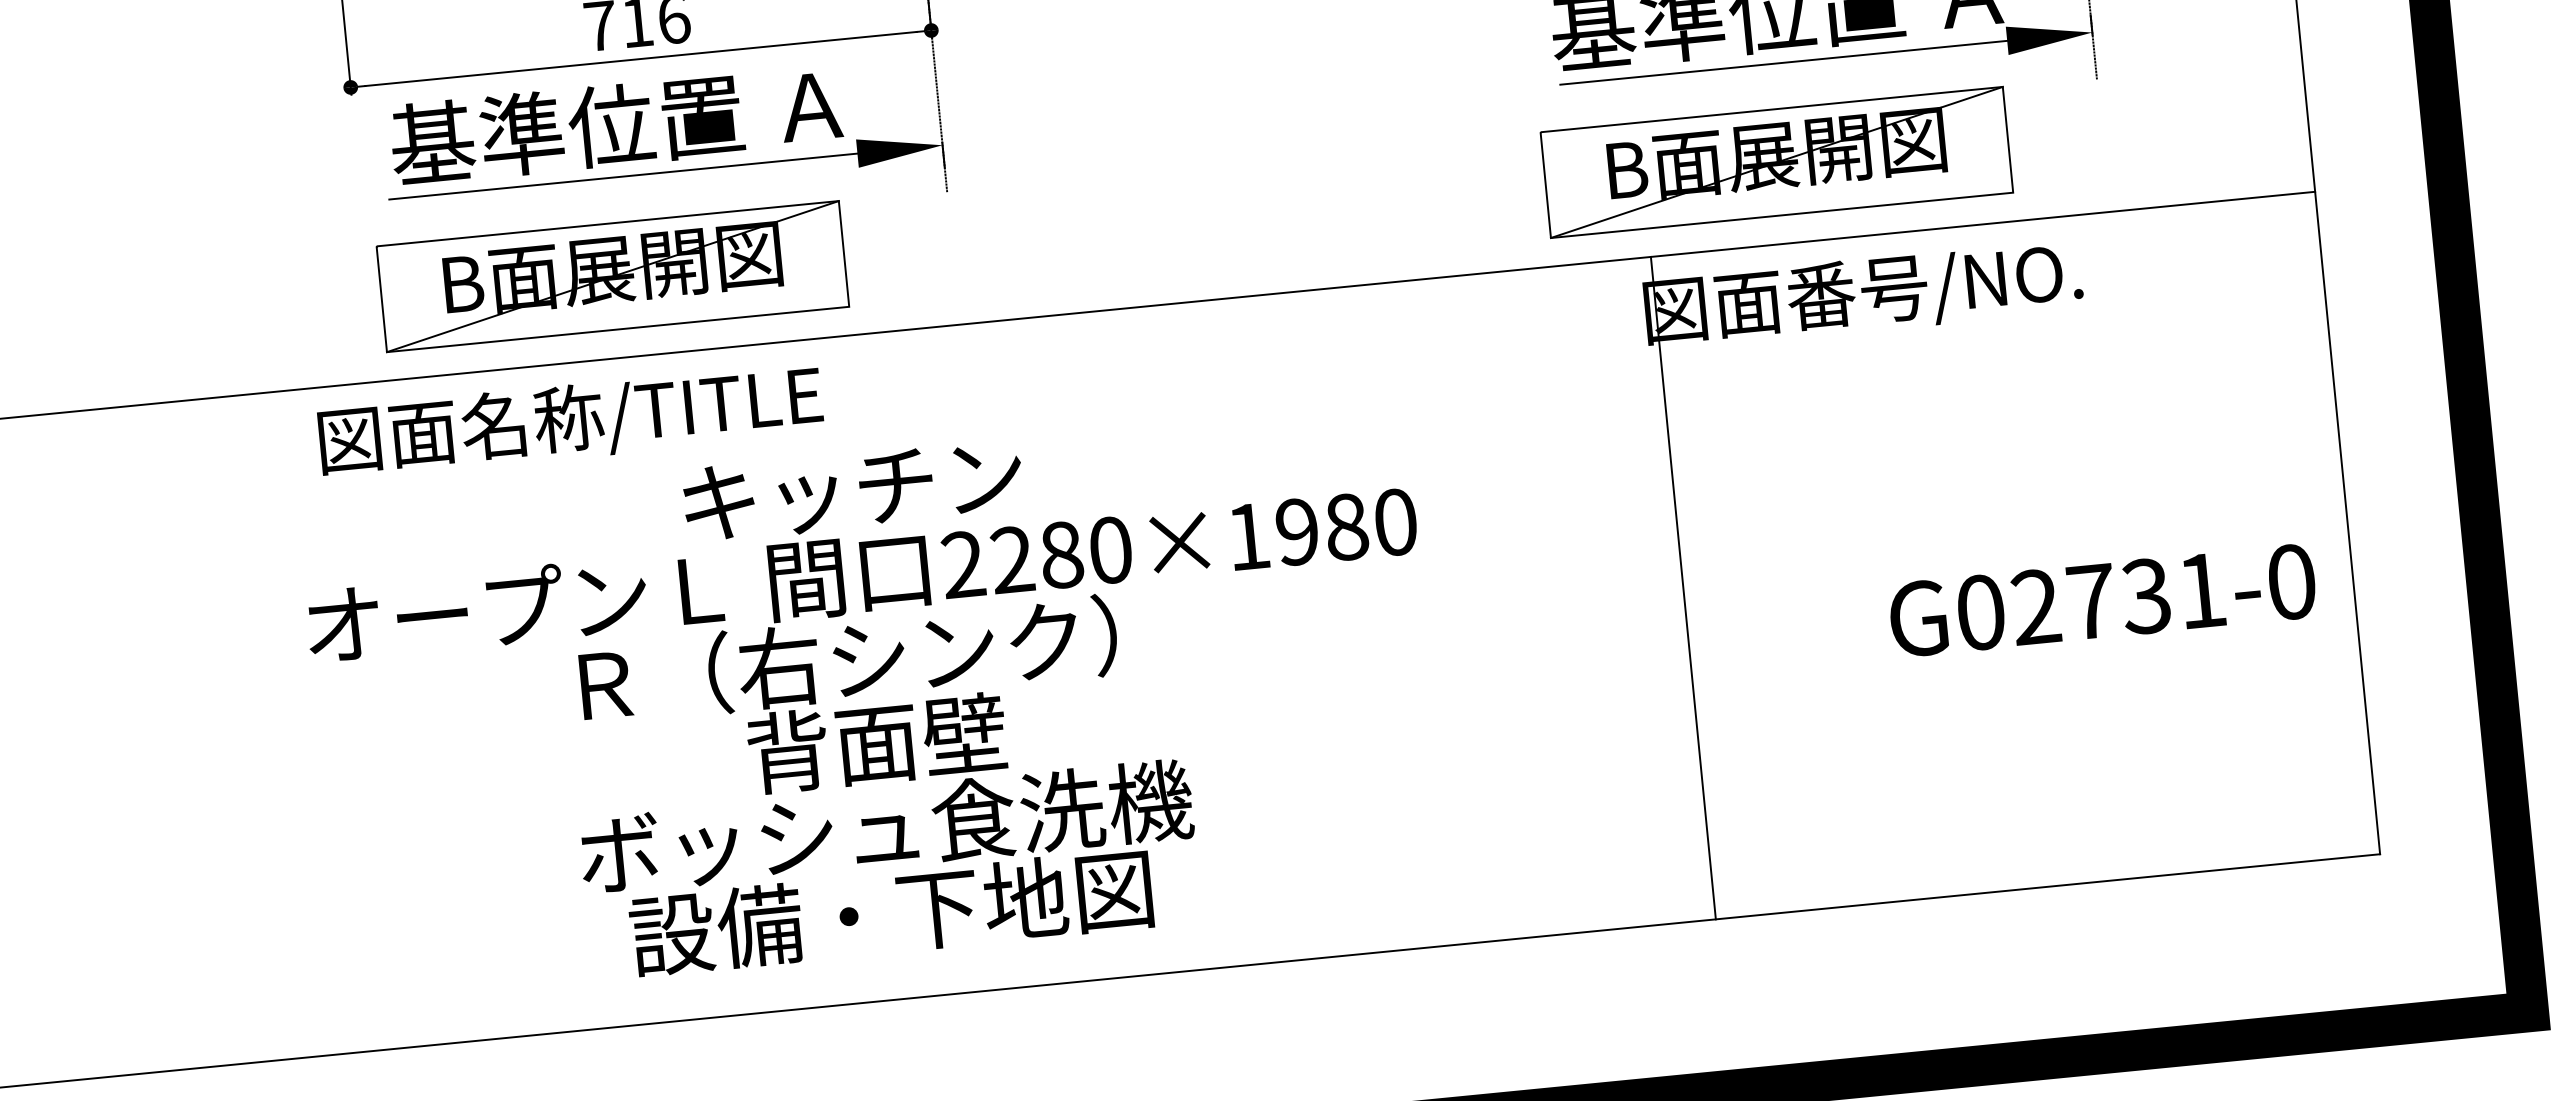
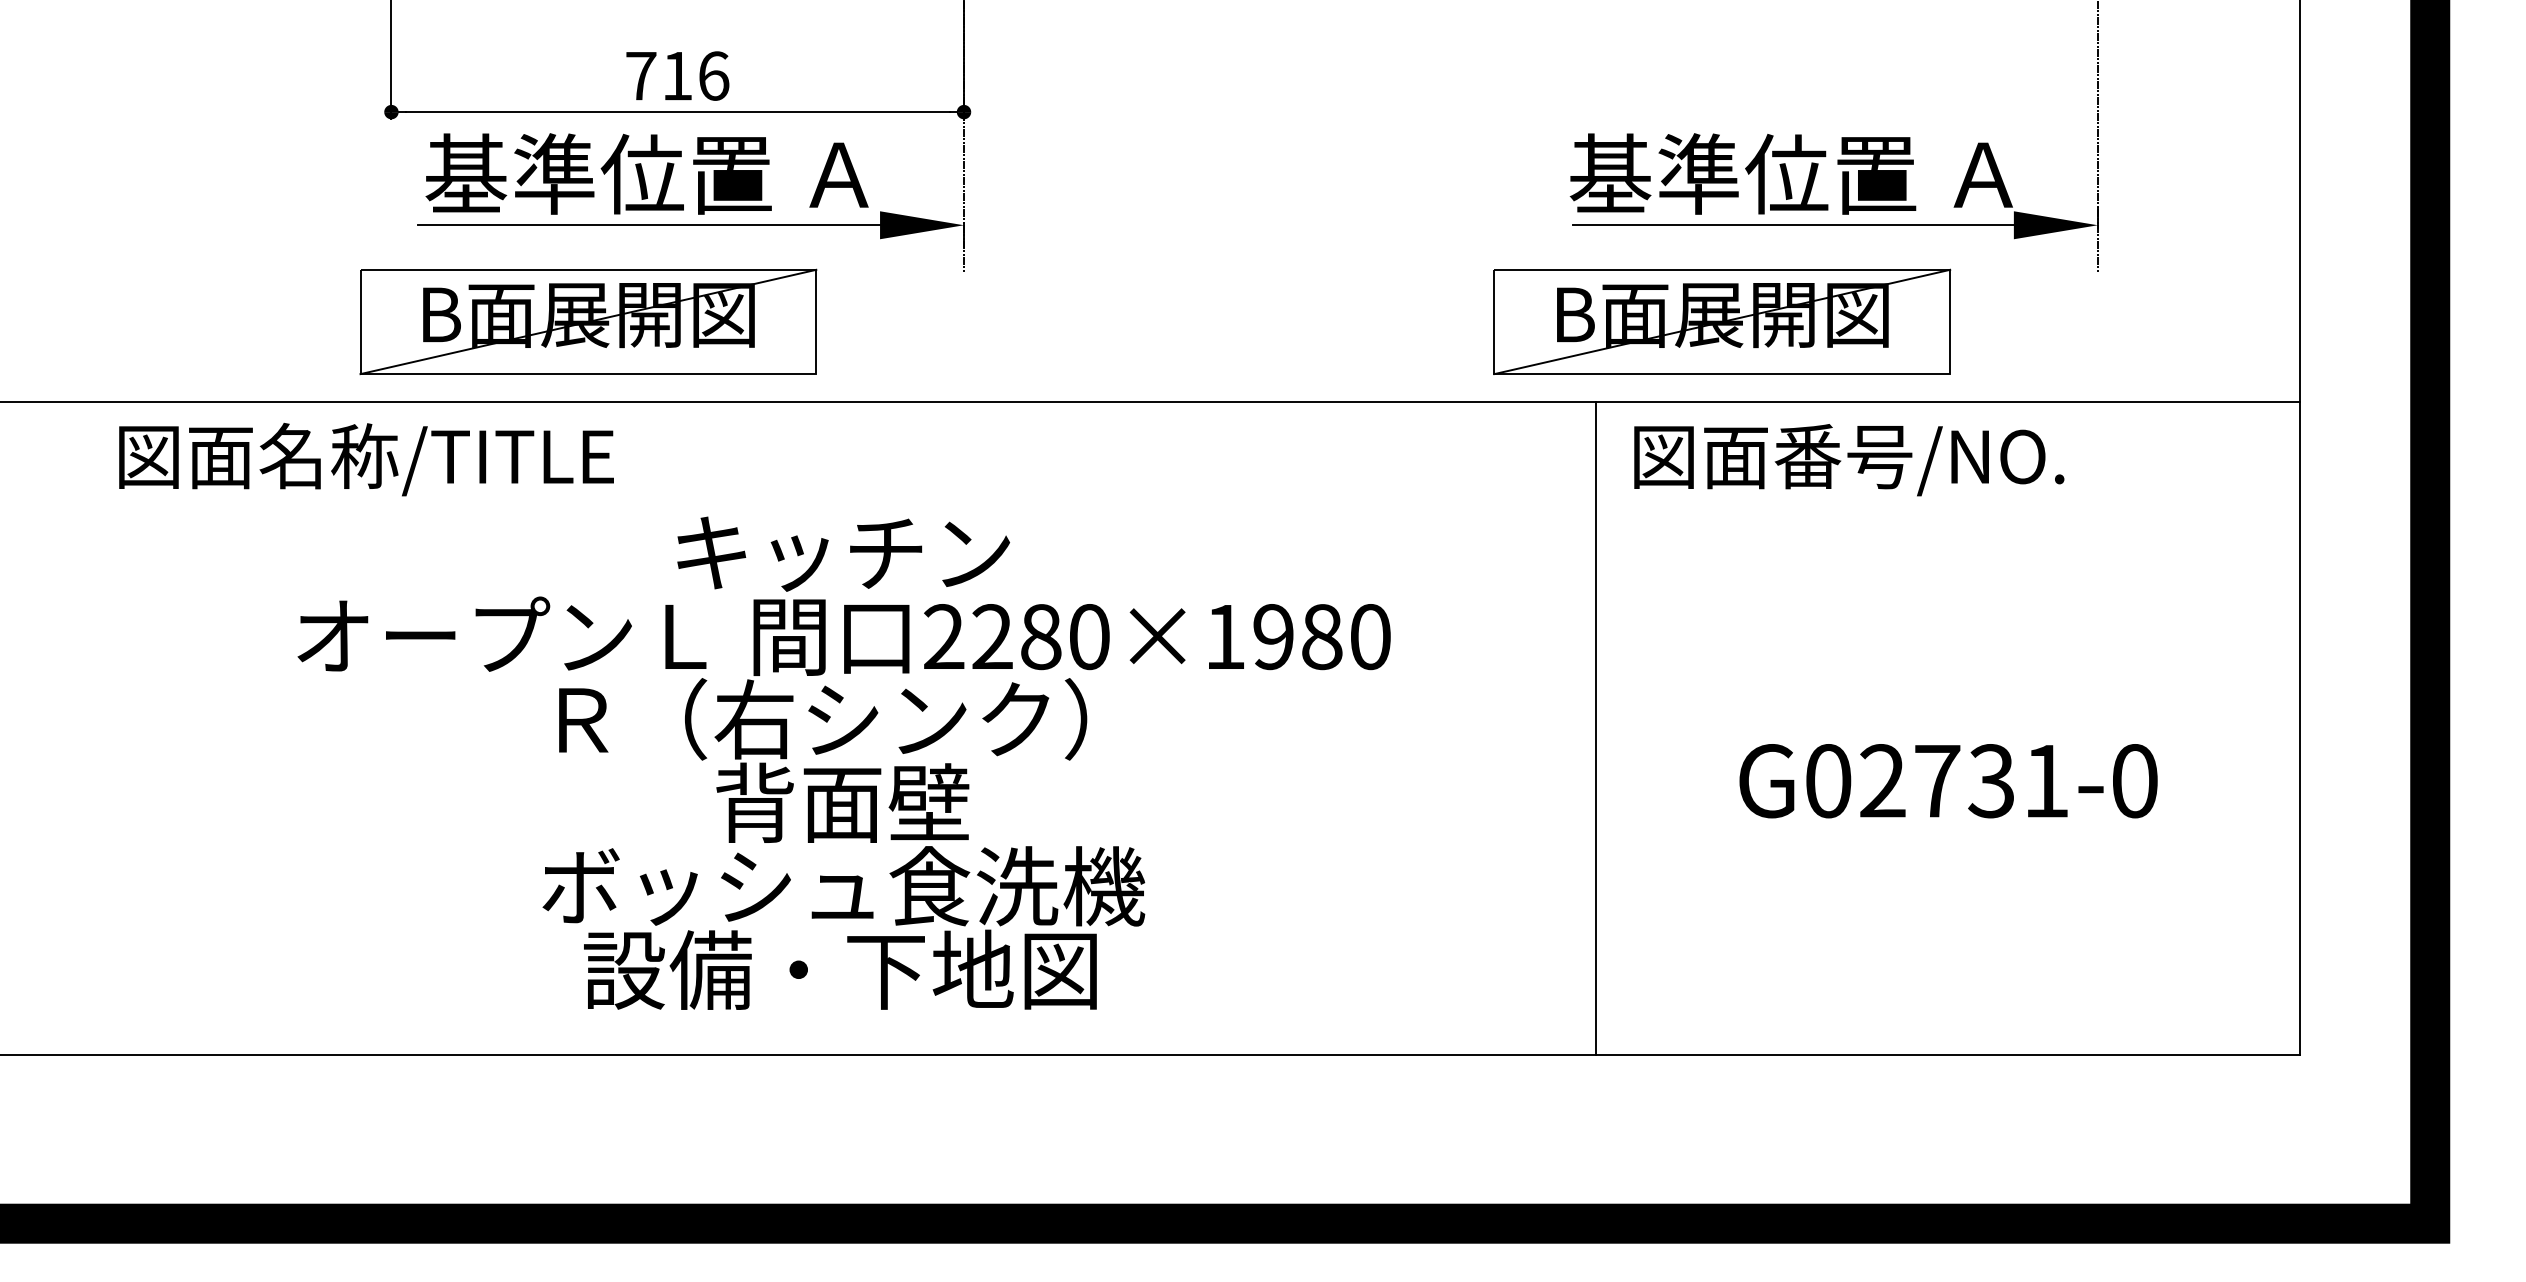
part: (1777, 161) -> (1722, 321), moved
part: (612, 276) -> (588, 321), moved
text: (570, 421) -> (366, 459), moved
line: (1683, 587) -> (1596, 728), moved
text: (2102, 600) -> (1948, 781), moved

